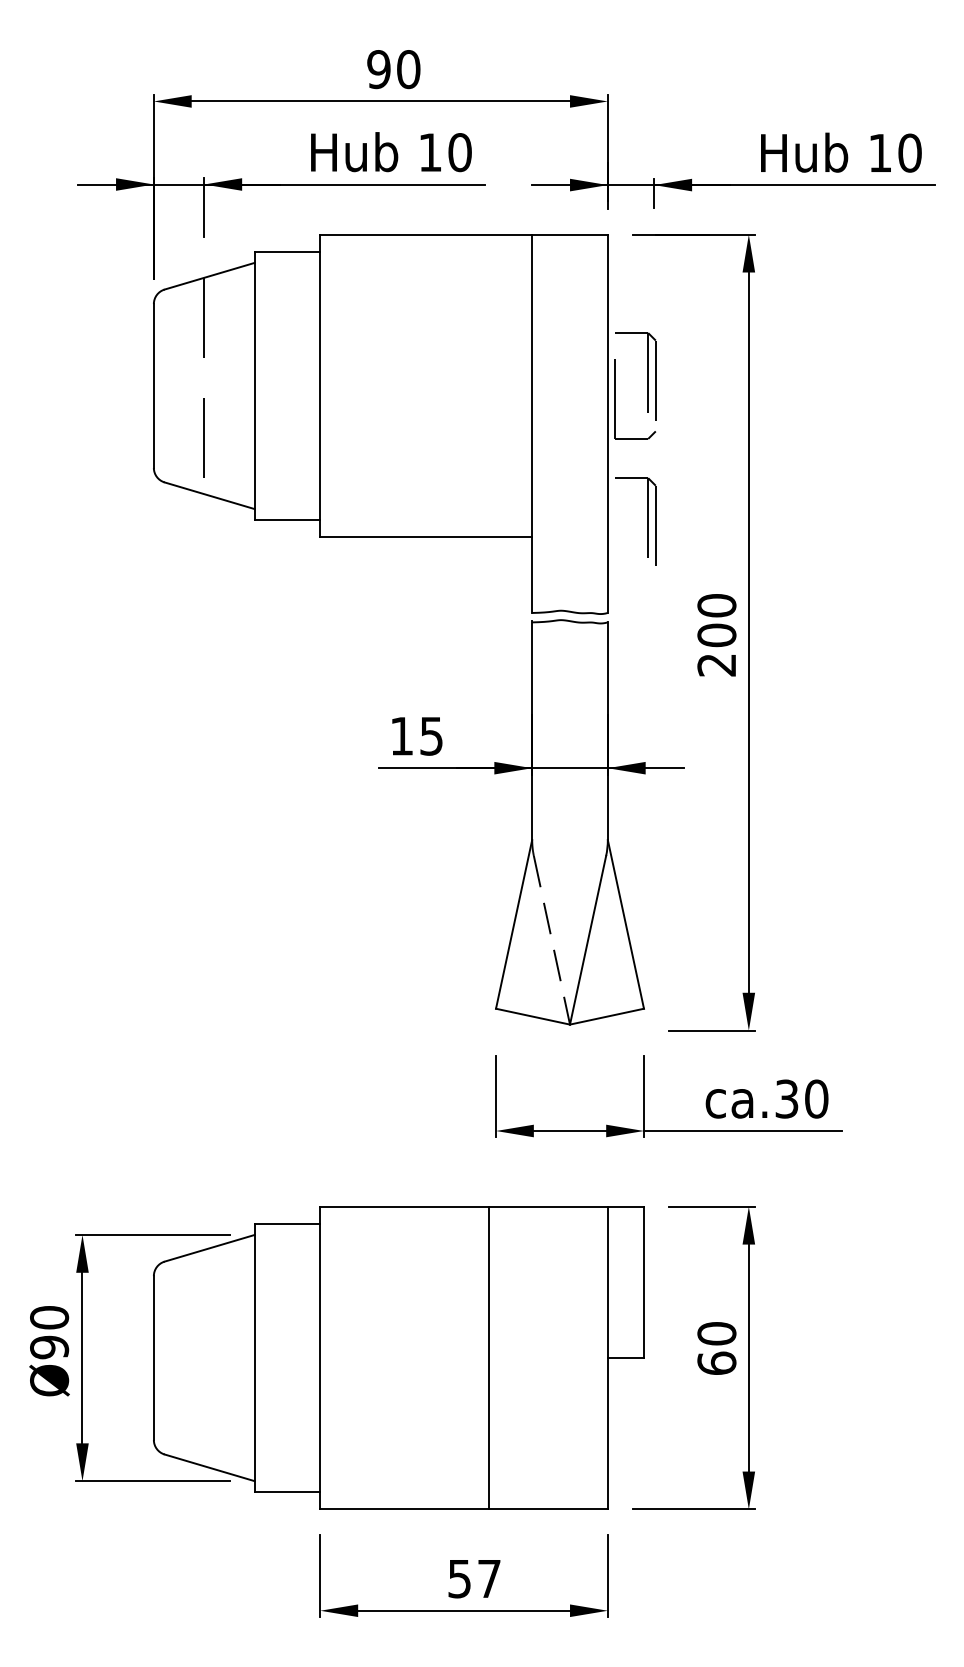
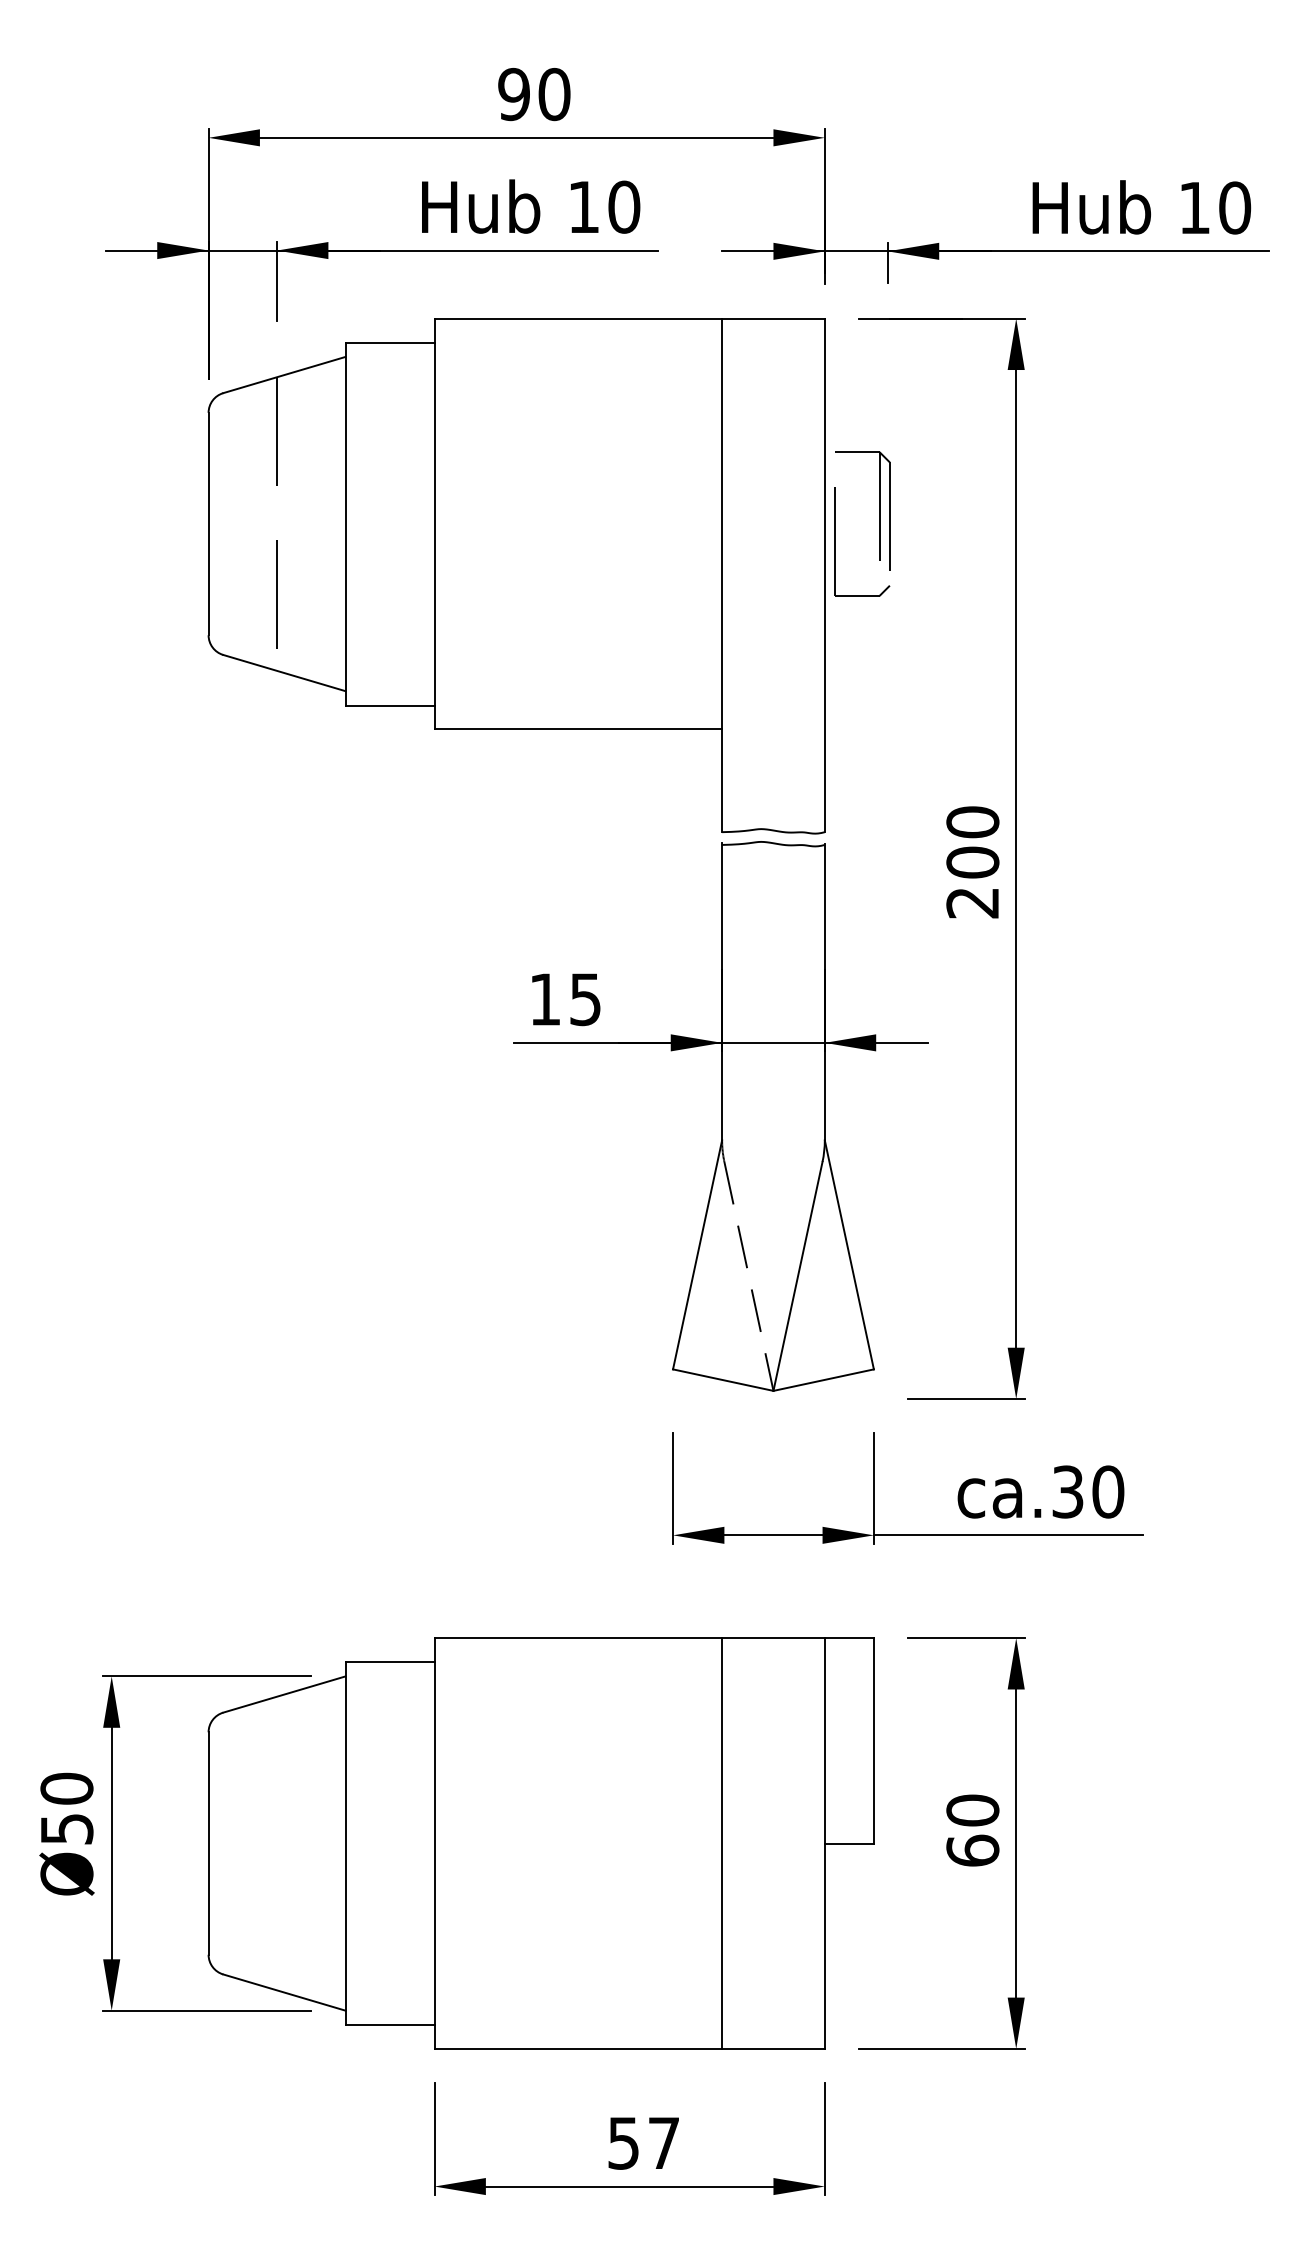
part: (648, 521) -> (879, 707), removed
text: (49, 1347) -> (66, 1829), Ø90 -> Ø50
line: (488, 1358) -> (722, 1843), moved

